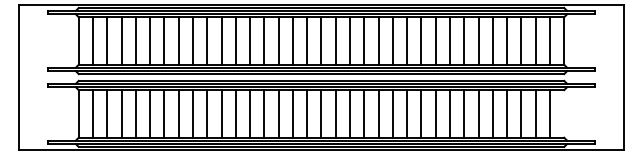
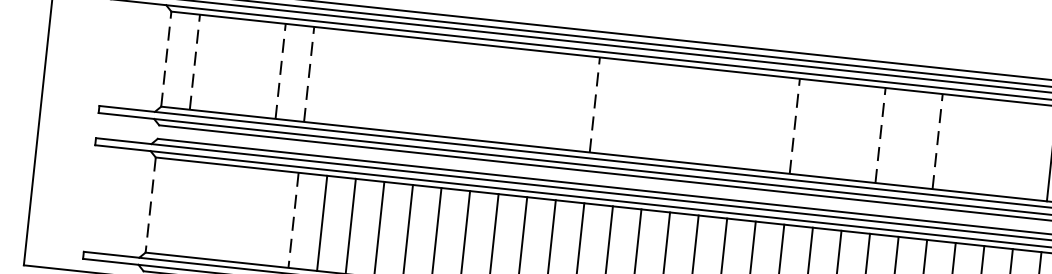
line: (107, 40) -> (223, 64), removed
line: (121, 40) -> (251, 67), removed
line: (164, 40) -> (337, 76), removed
line: (178, 40) -> (365, 79), removed
line: (193, 40) -> (395, 82), removed
line: (207, 40) -> (424, 85), removed
line: (221, 40) -> (452, 88), removed
line: (235, 40) -> (480, 91), removed
line: (250, 40) -> (510, 94), removed
line: (264, 40) -> (538, 97), removed
line: (278, 40) -> (566, 100), removed
line: (307, 40) -> (624, 107), removed
line: (321, 40) -> (652, 110), removed
line: (335, 40) -> (680, 112), removed
line: (350, 40) -> (710, 116), removed
line: (364, 40) -> (738, 119), removed
line: (378, 40) -> (766, 122), removed
line: (407, 40) -> (824, 128), removed
line: (421, 40) -> (852, 131), removed
line: (450, 40) -> (910, 137), removed
line: (478, 40) -> (966, 143), removed
line: (492, 40) -> (994, 146), removed
line: (507, 40) -> (1024, 149), removed
line: (78, 41) -> (165, 60), solid -> dashed
line: (93, 41) -> (195, 63), solid -> dashed
line: (135, 41) -> (279, 72), solid -> dashed
line: (150, 41) -> (309, 75), solid -> dashed
line: (292, 41) -> (593, 105), solid -> dashed
line: (392, 41) -> (793, 127), solid -> dashed
line: (435, 41) -> (880, 136), solid -> dashed
line: (464, 41) -> (938, 142), solid -> dashed
line: (78, 113) -> (150, 204), solid -> dashed
line: (93, 113) -> (180, 207), removed
line: (107, 113) -> (208, 210), removed
line: (121, 113) -> (236, 213), removed
line: (135, 113) -> (264, 216), removed
line: (150, 113) -> (294, 219), solid -> dashed

